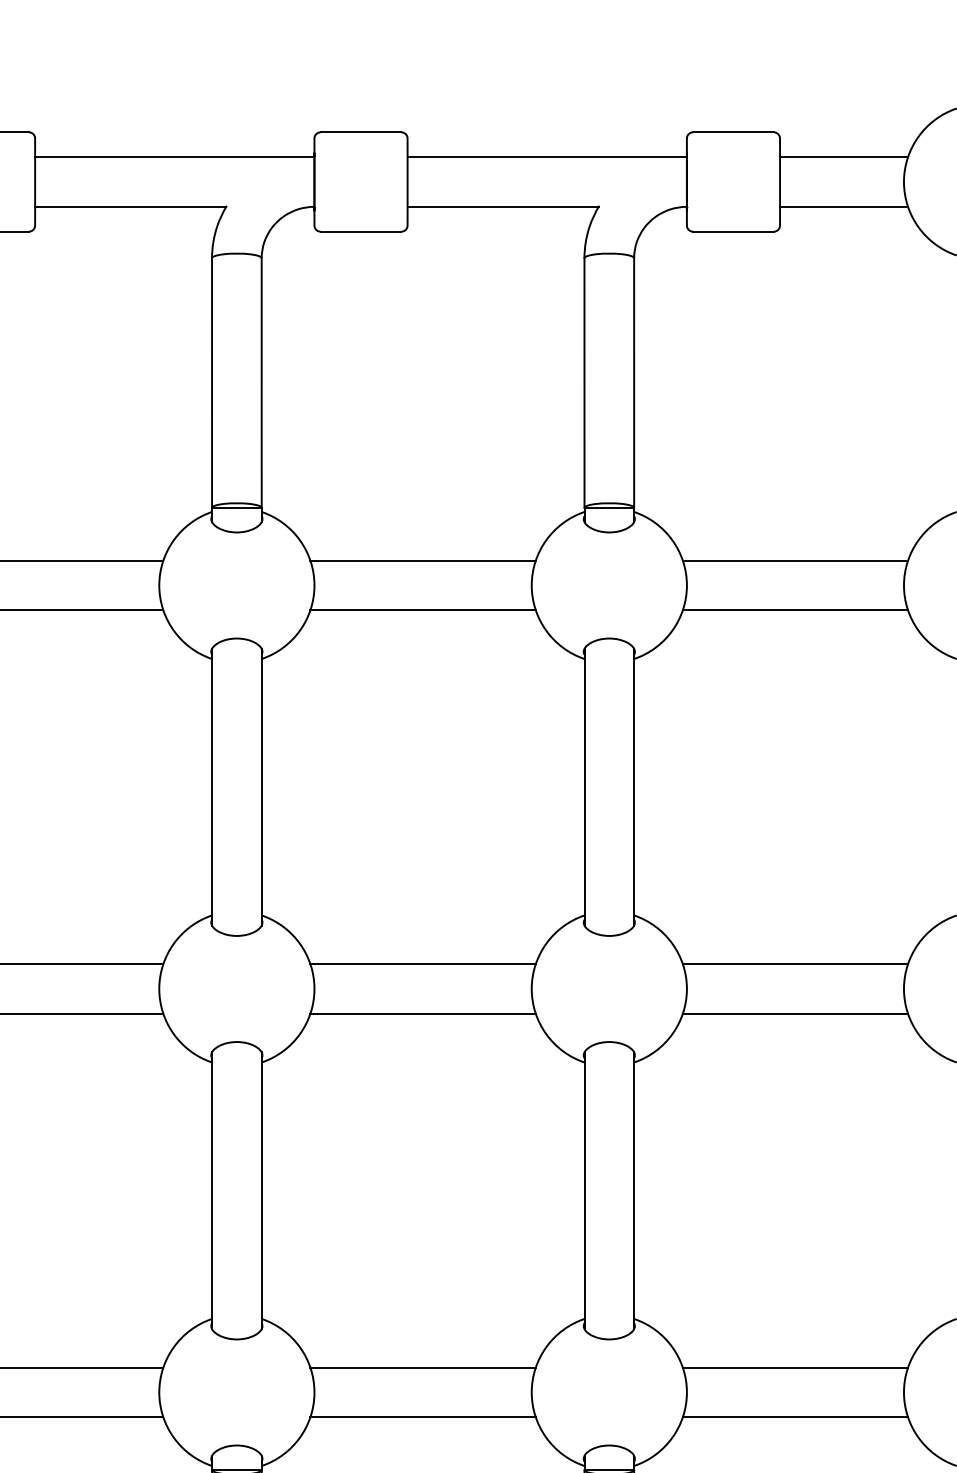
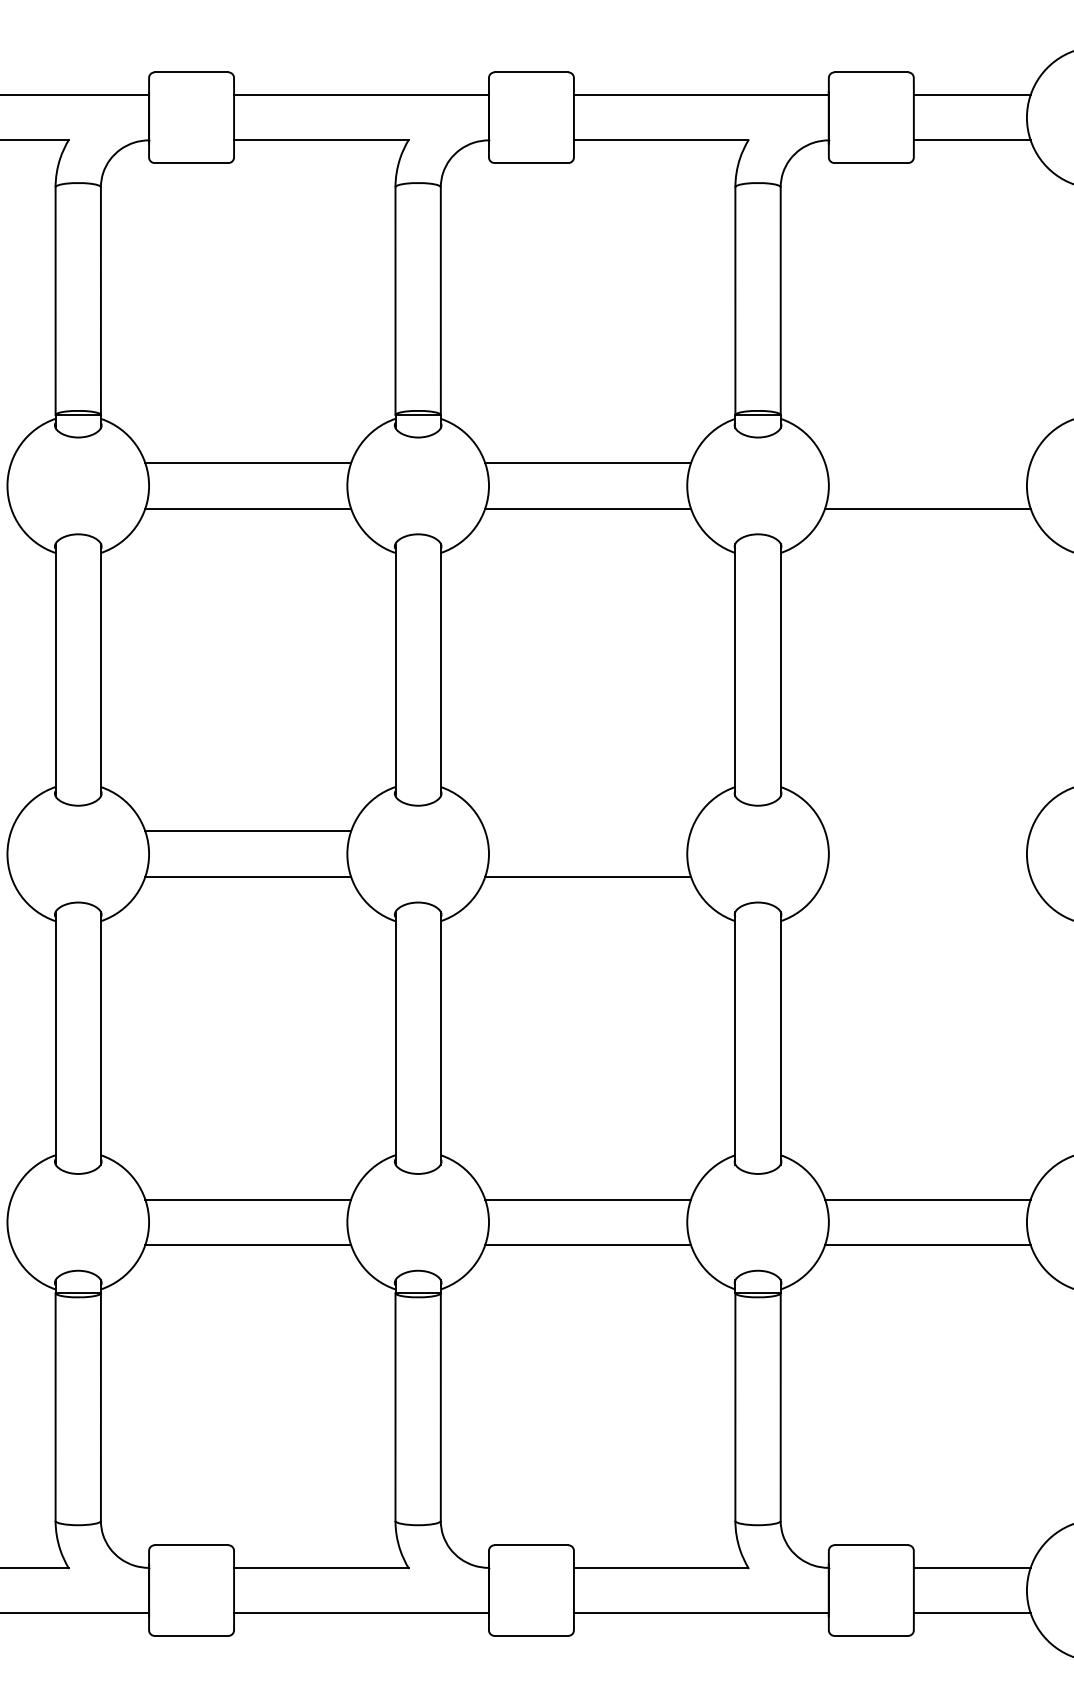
line: (794, 560) -> (927, 463), removed
line: (422, 964) -> (587, 831), removed
line: (794, 964) -> (927, 831), removed
line: (794, 1013) -> (927, 876), removed

